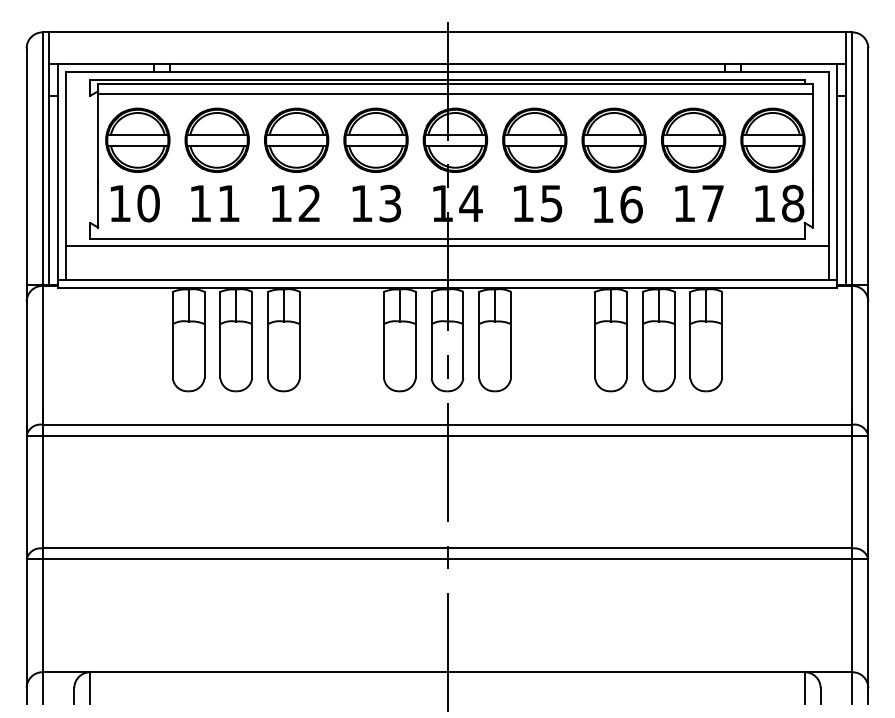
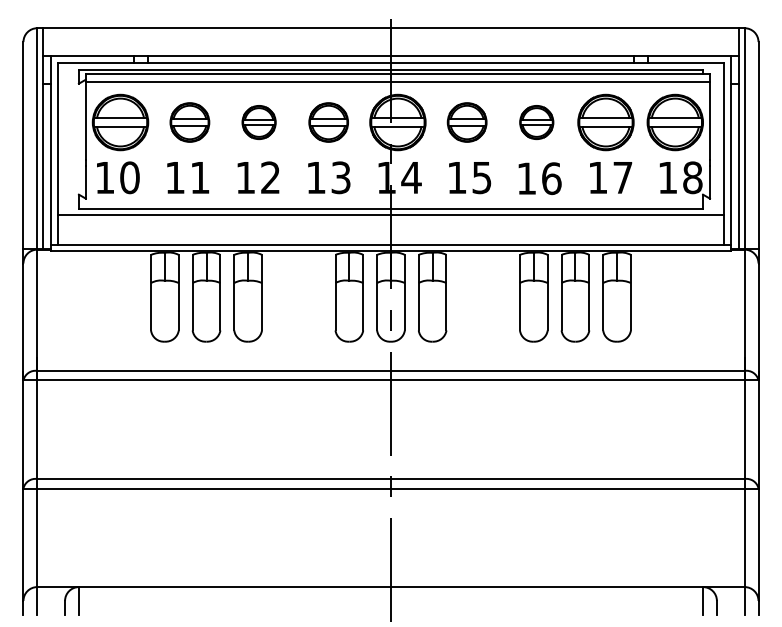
part: (216, 140) -> (189, 122), size x0.7
part: (295, 140) -> (258, 122), size x0.6
part: (375, 140) -> (328, 122), size x0.7
part: (533, 140) -> (466, 122), size x0.7
part: (614, 140) -> (536, 122), size x0.6

